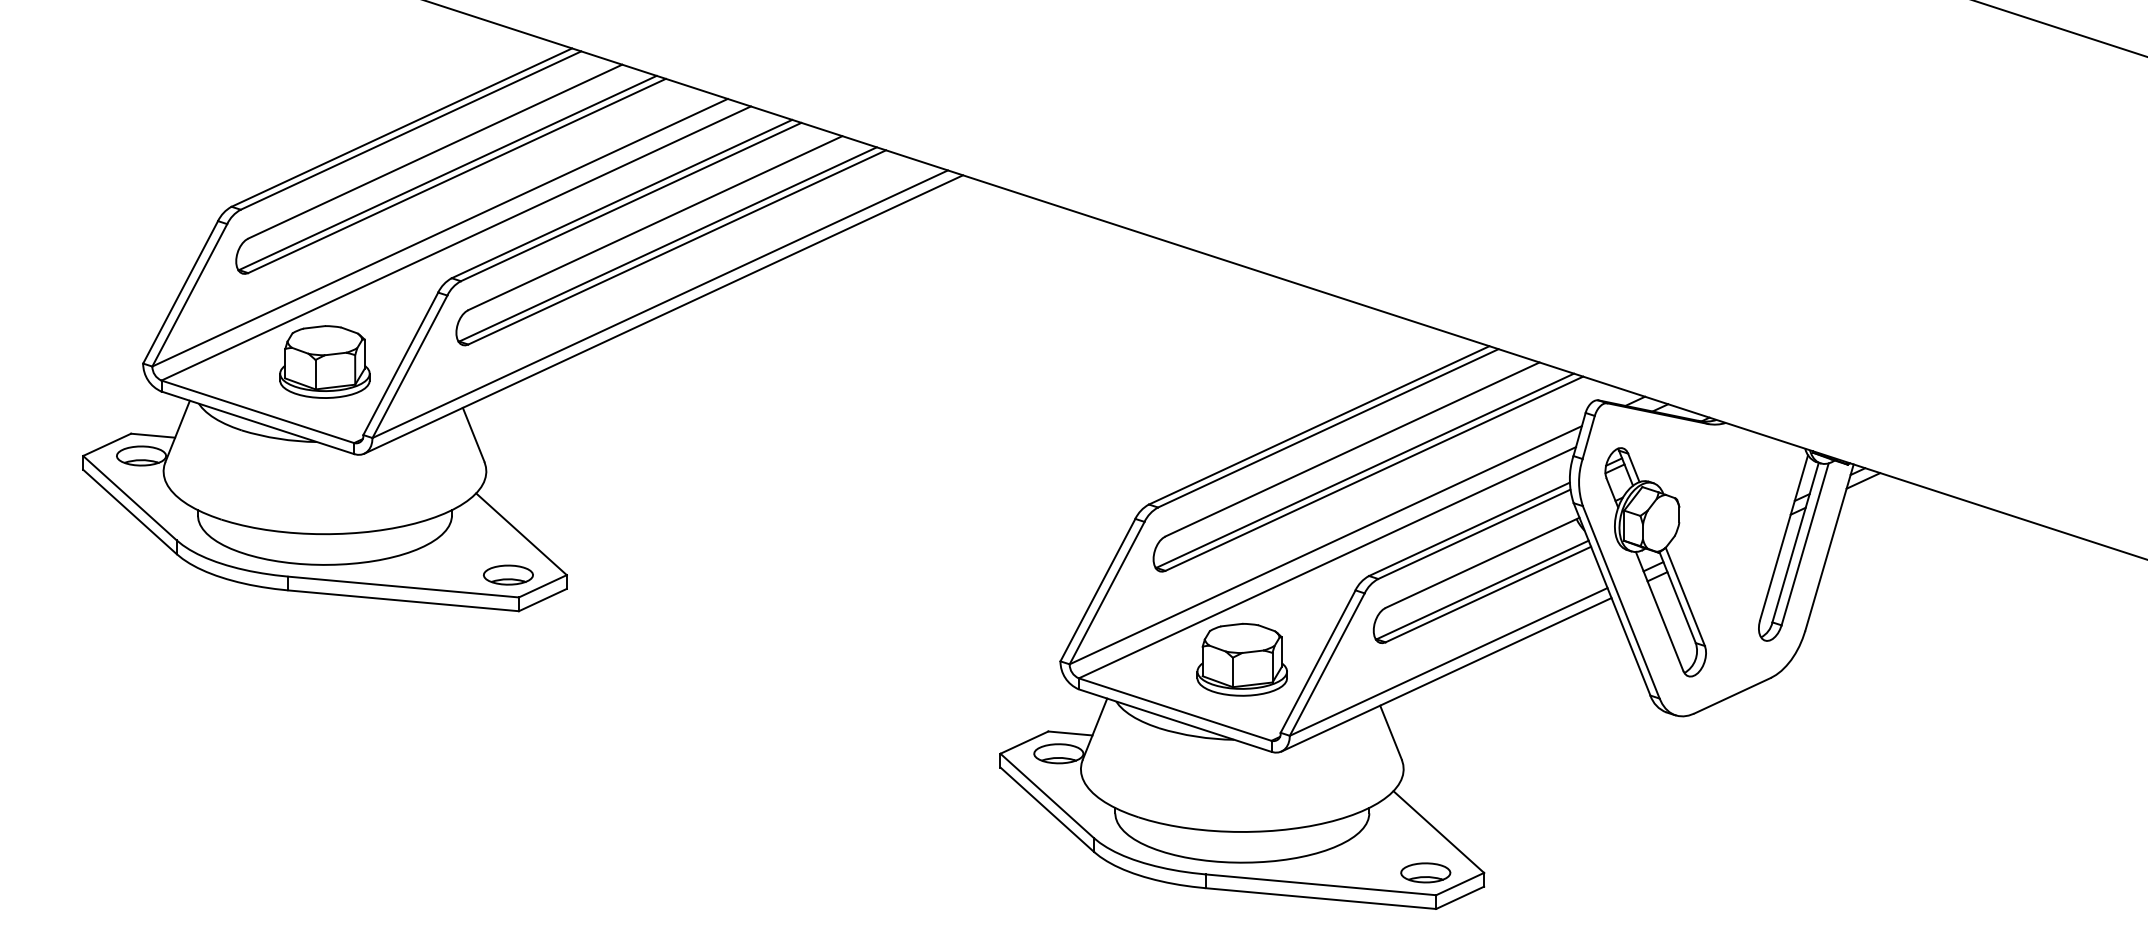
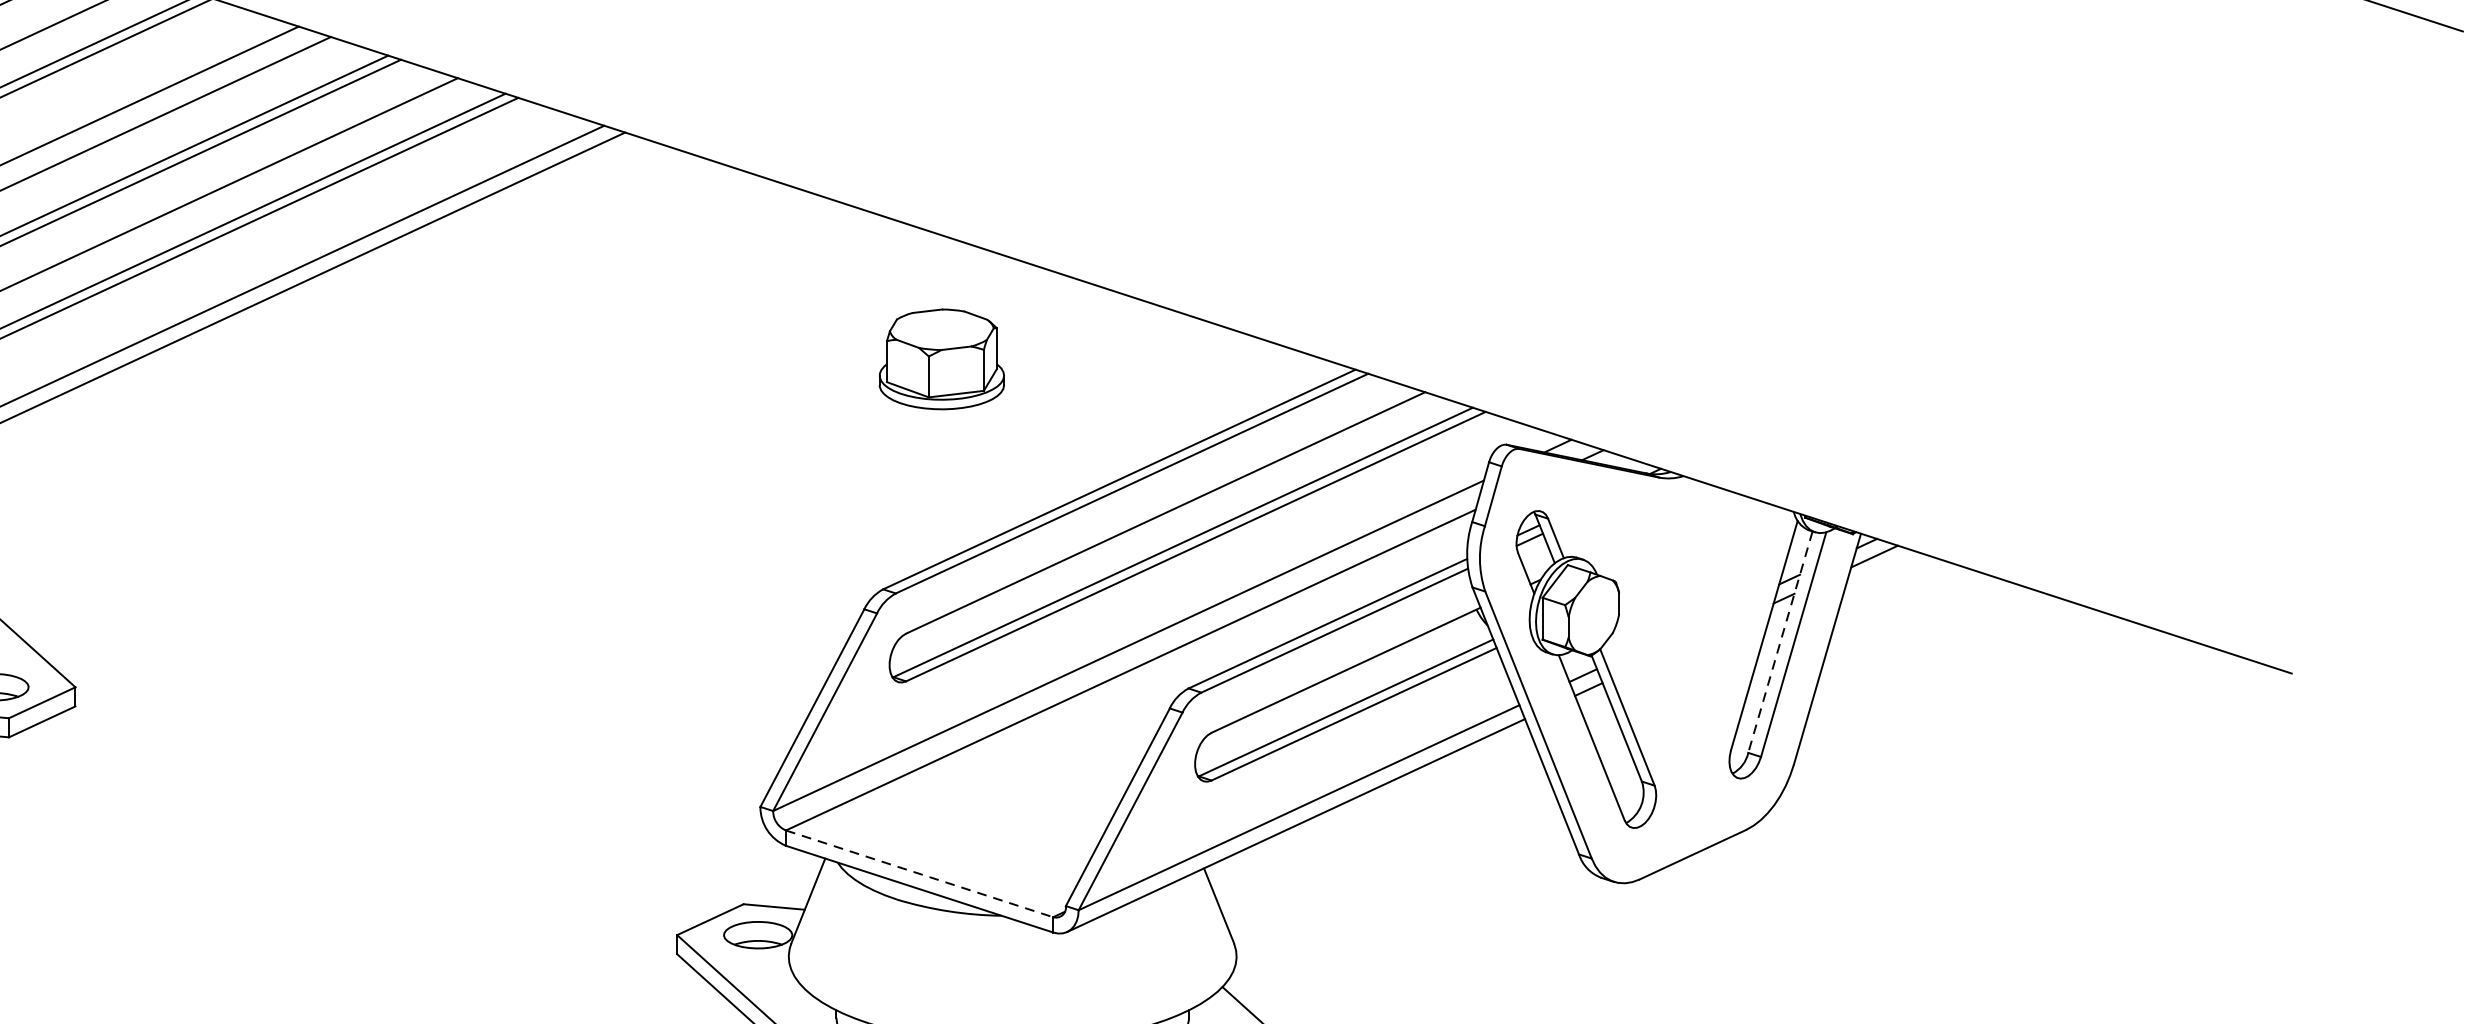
line: (1795, 543) -> (1780, 643), solid -> dashed
part: (1241, 659) -> (940, 358), moved
line: (1175, 709) -> (920, 873), solid -> dashed

